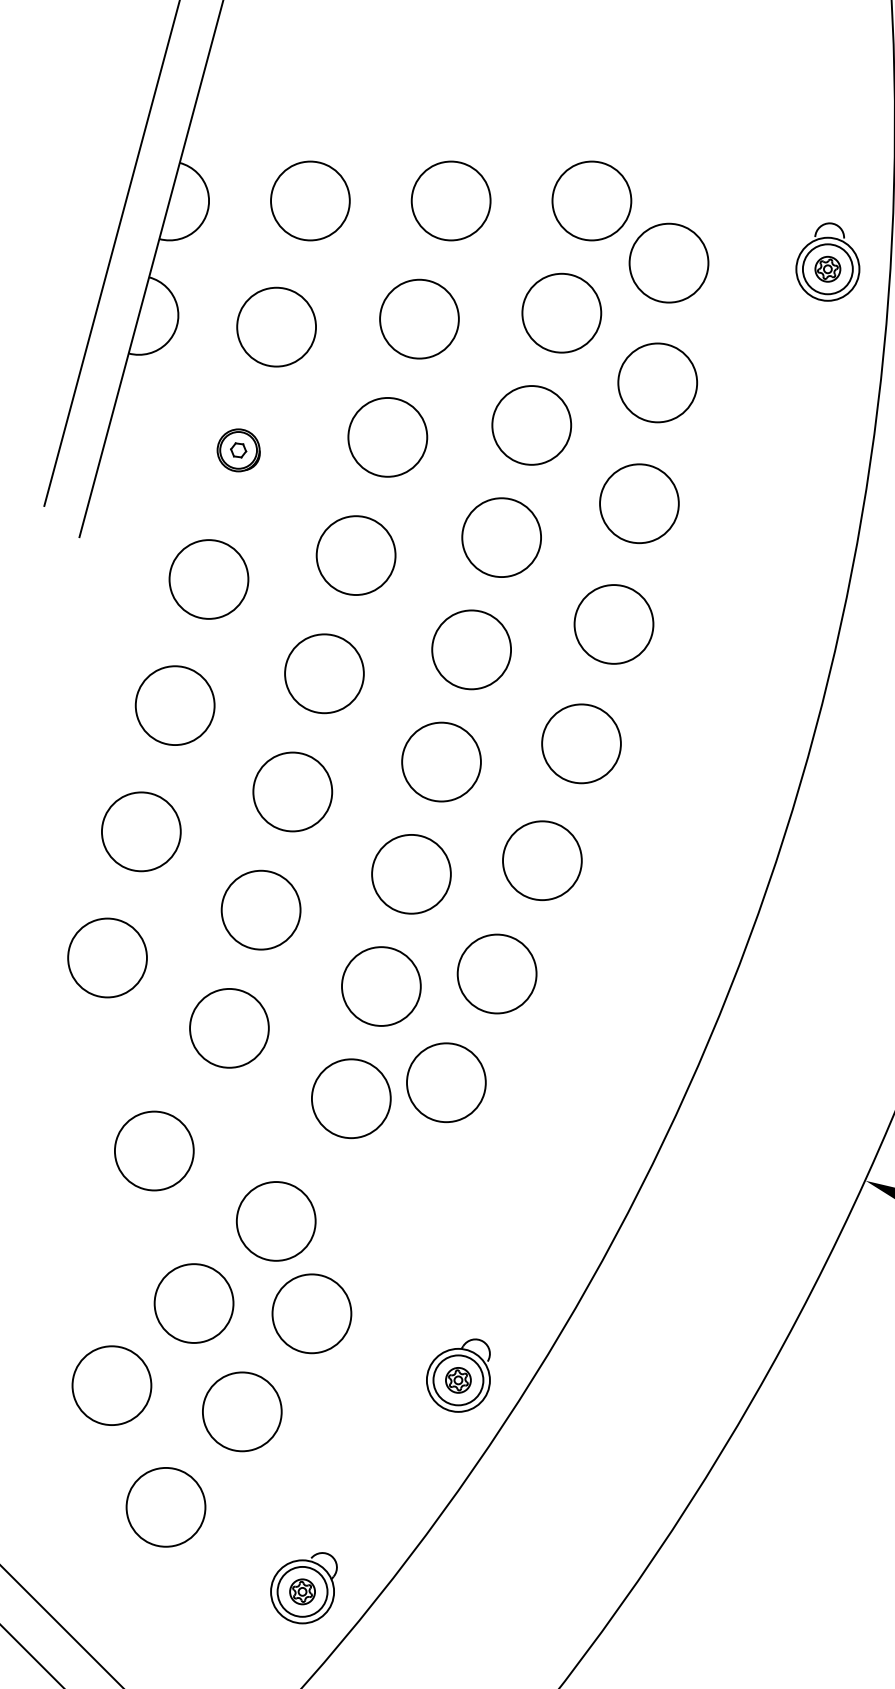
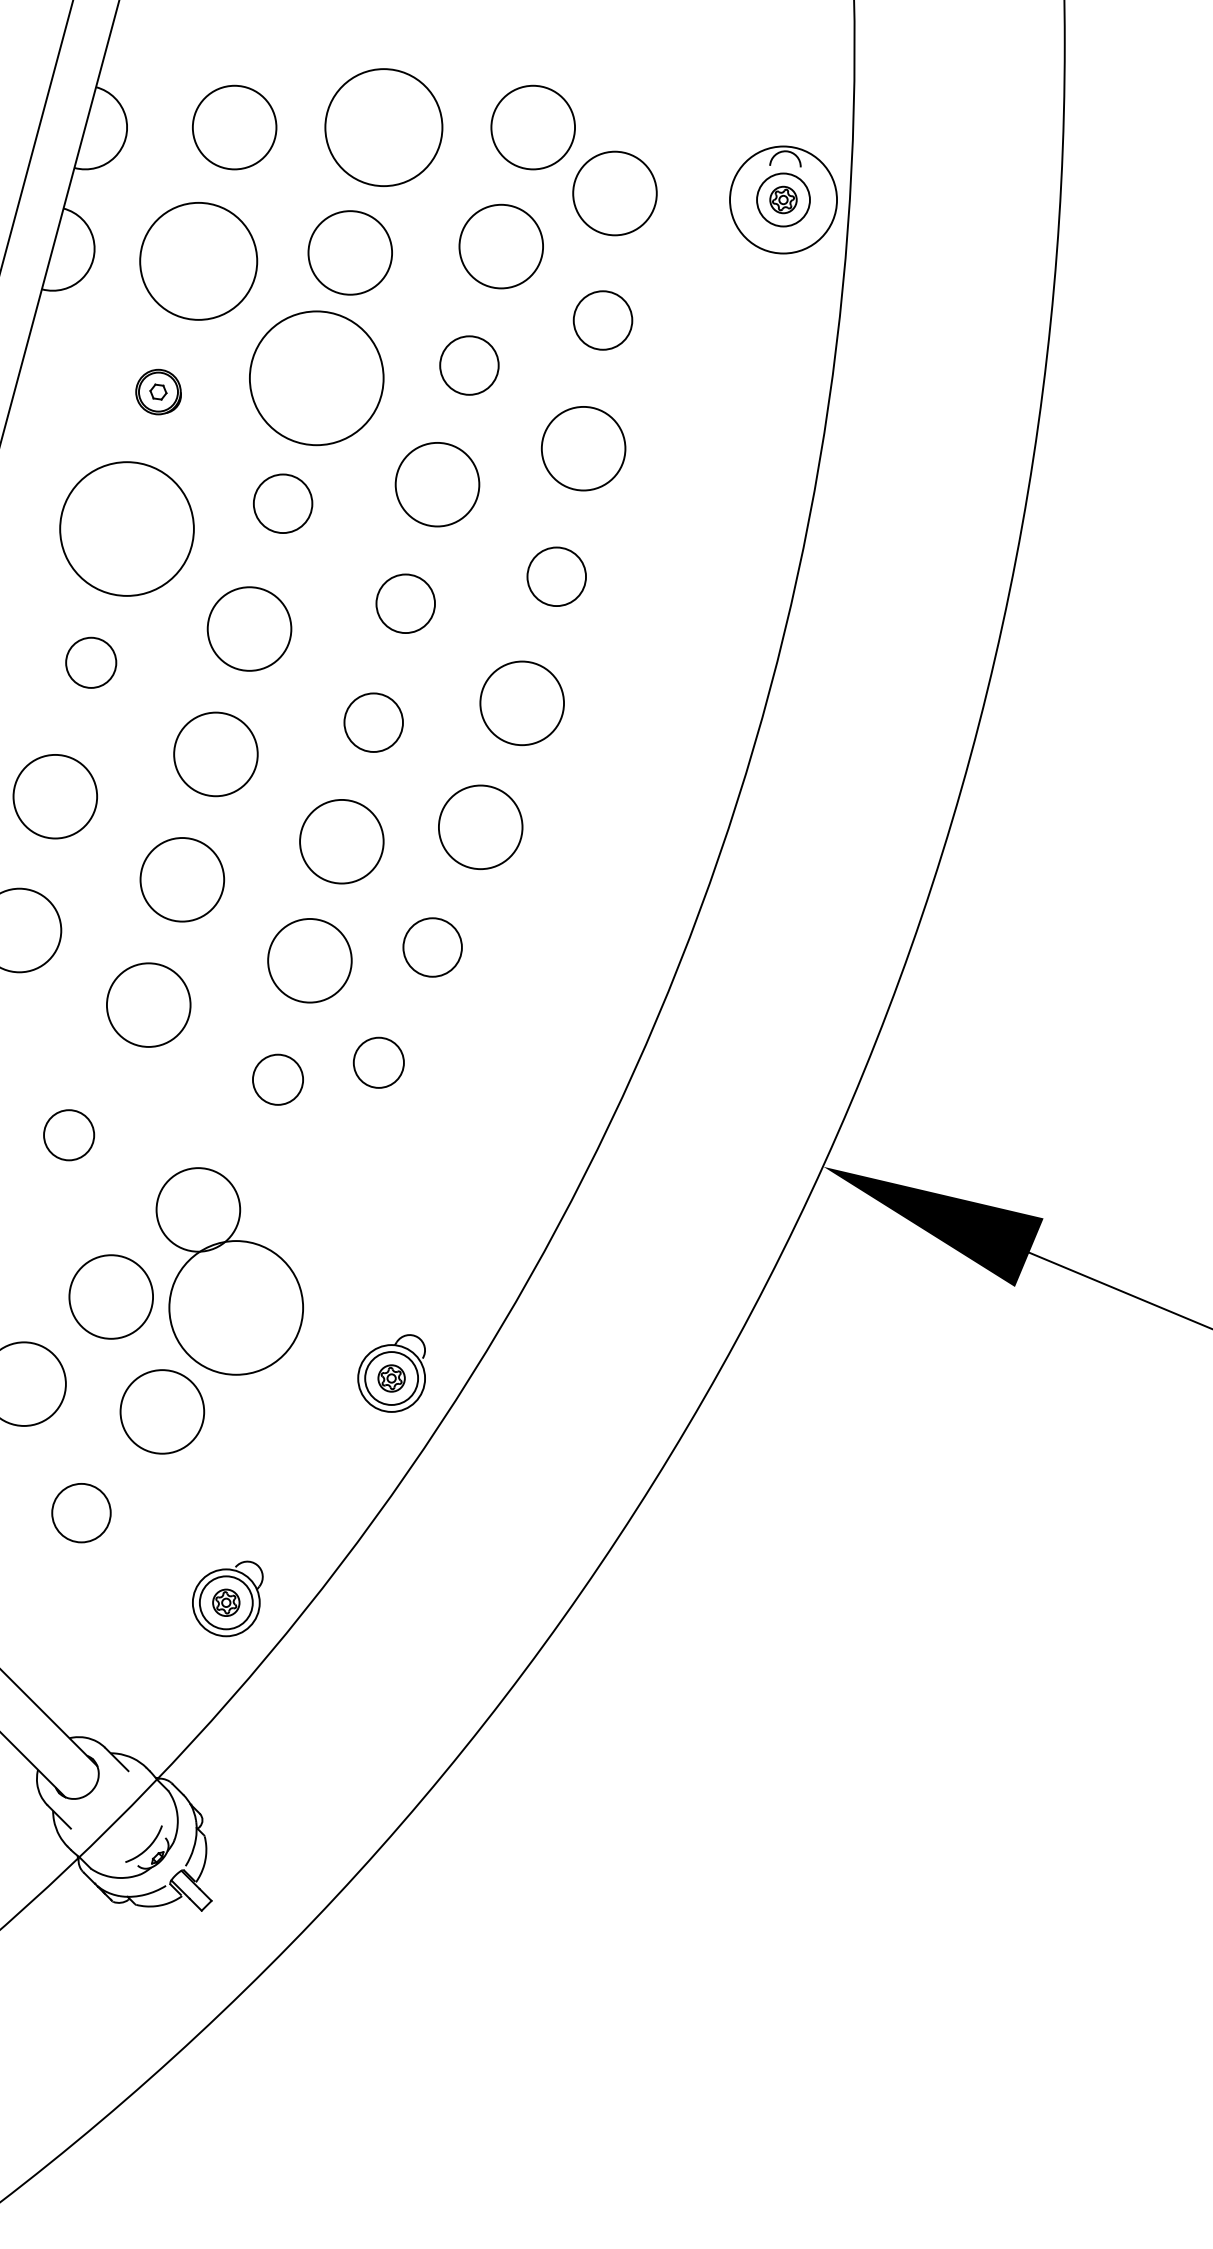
circle: (450, 200) -> (383, 127), size x1.4
circle: (827, 268) -> (783, 199), size x1.6
circle: (276, 327) -> (198, 261), size x1.4
circle: (657, 382) -> (602, 320), size x0.7
circle: (531, 425) -> (469, 365), size x0.7
circle: (387, 437) -> (316, 378), size x1.6
circle: (355, 555) -> (282, 503), size x0.7
circle: (208, 578) -> (126, 528), size x1.6
circle: (613, 624) -> (556, 576), size x0.7
circle: (471, 649) -> (405, 603), size x0.7
circle: (175, 705) -> (91, 662), size x0.6
circle: (441, 761) -> (373, 722), size x0.7
circle: (496, 974) -> (432, 947), size x0.7
circle: (446, 1082) -> (378, 1062), size x0.6
circle: (350, 1098) -> (277, 1079), size x0.6
circle: (153, 1151) -> (68, 1135), size x0.6
circle: (312, 1313) -> (236, 1307), size x1.6
circle: (166, 1506) -> (81, 1512), size x0.7

